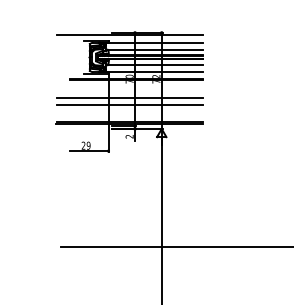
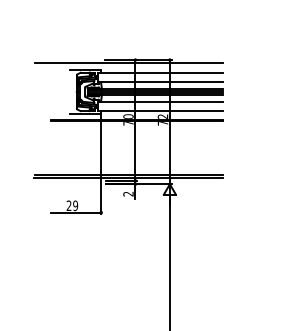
line: (129, 98) -> (128, 144), removed
line: (129, 104) -> (128, 152), removed

